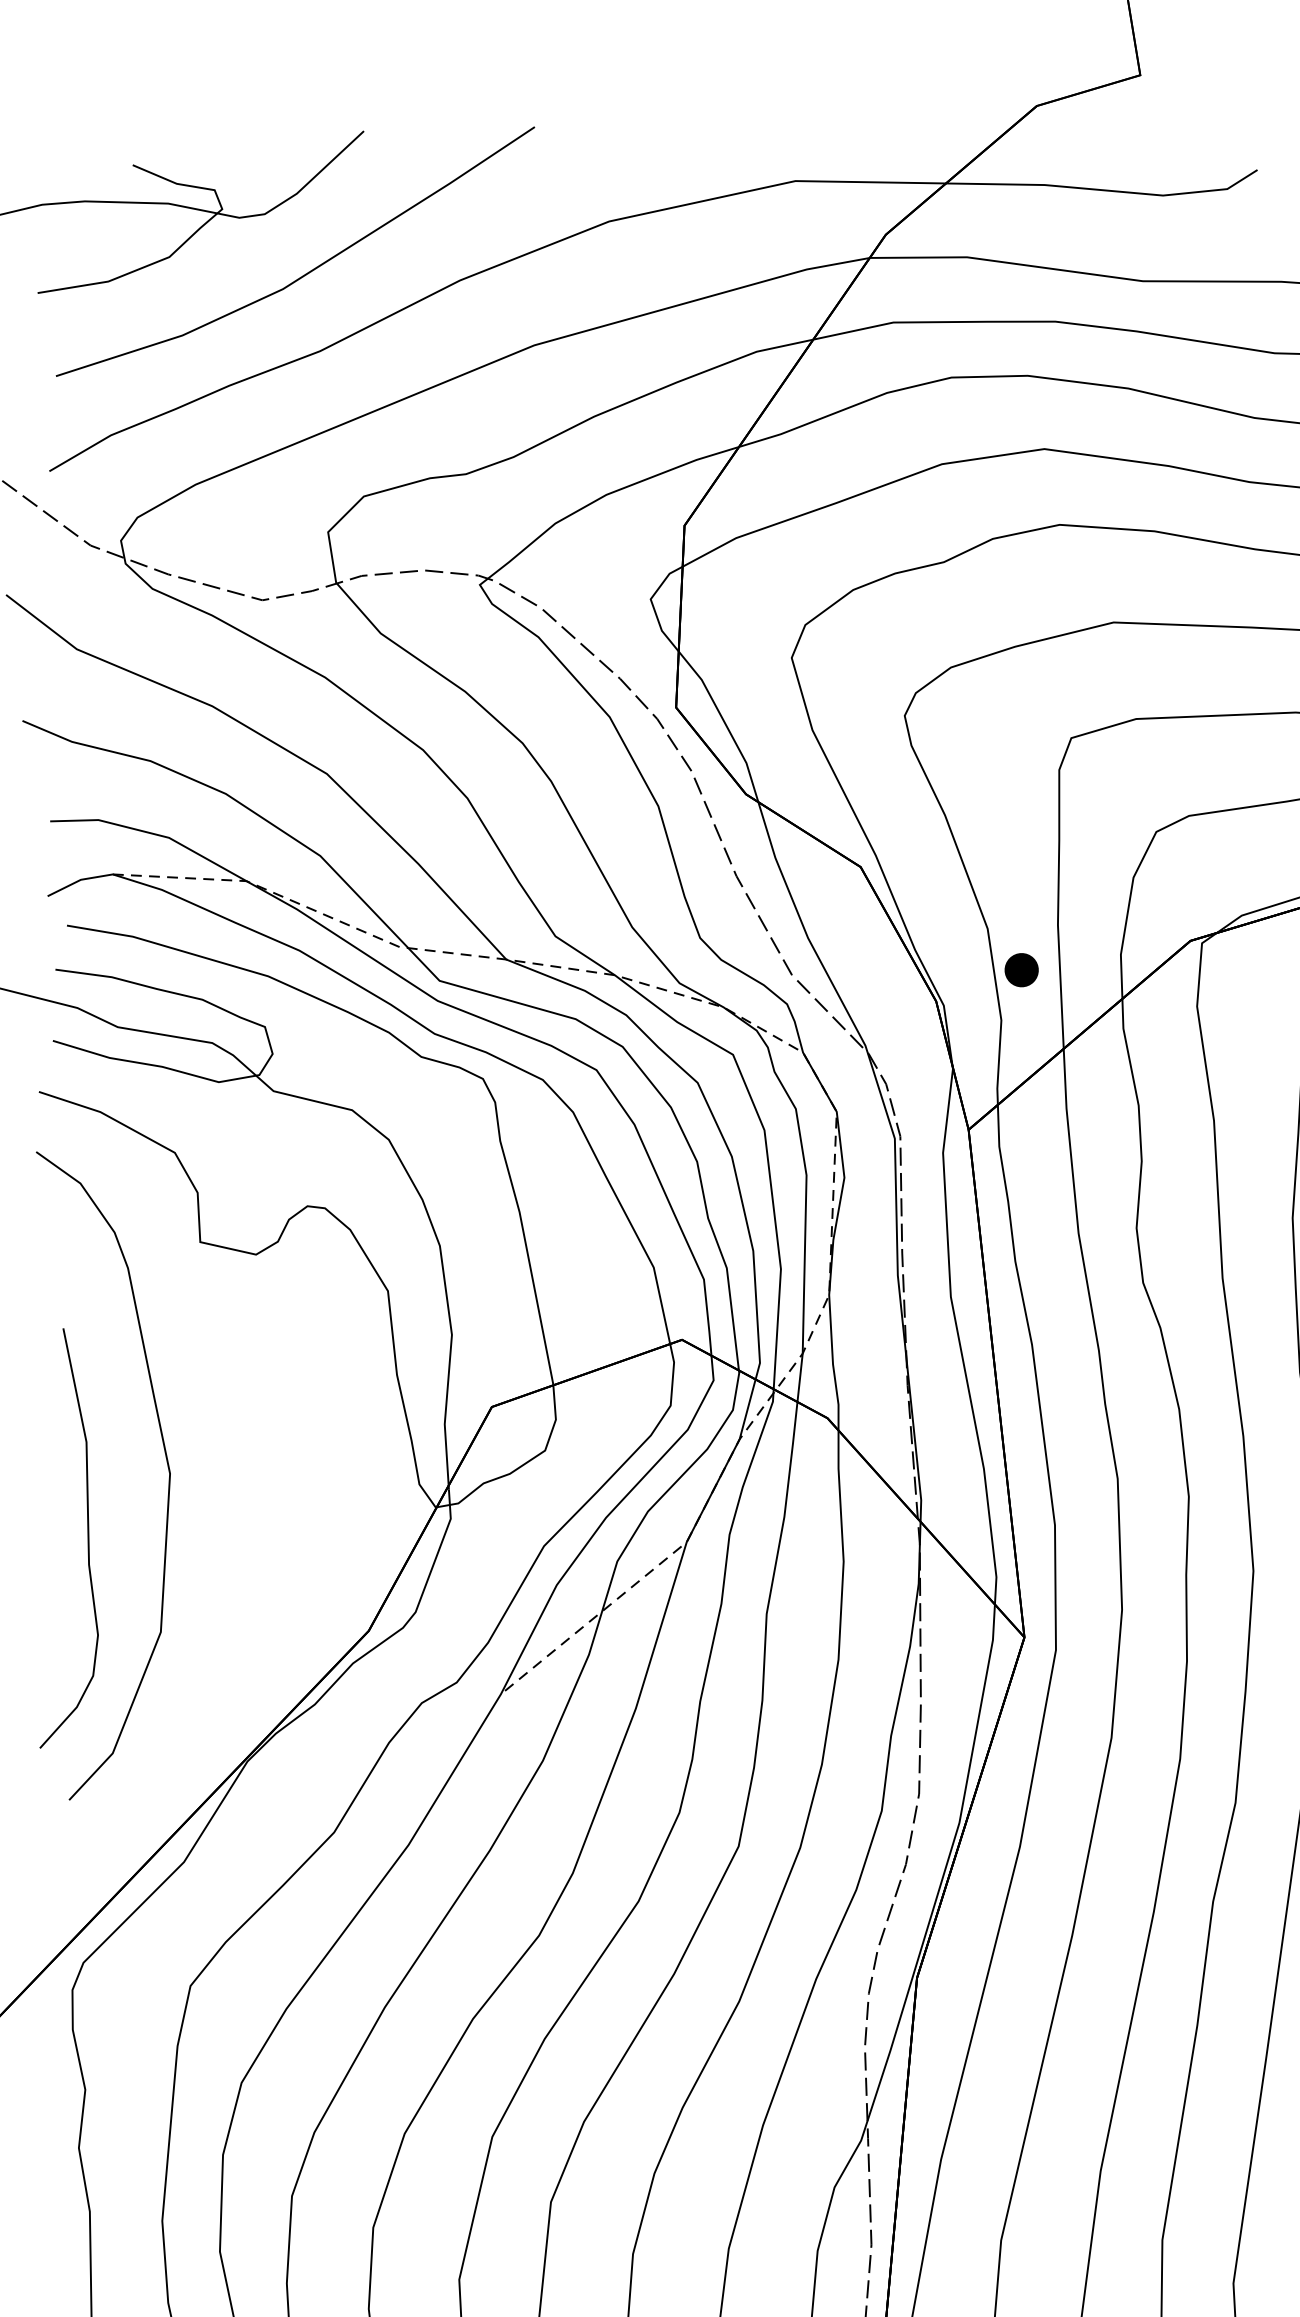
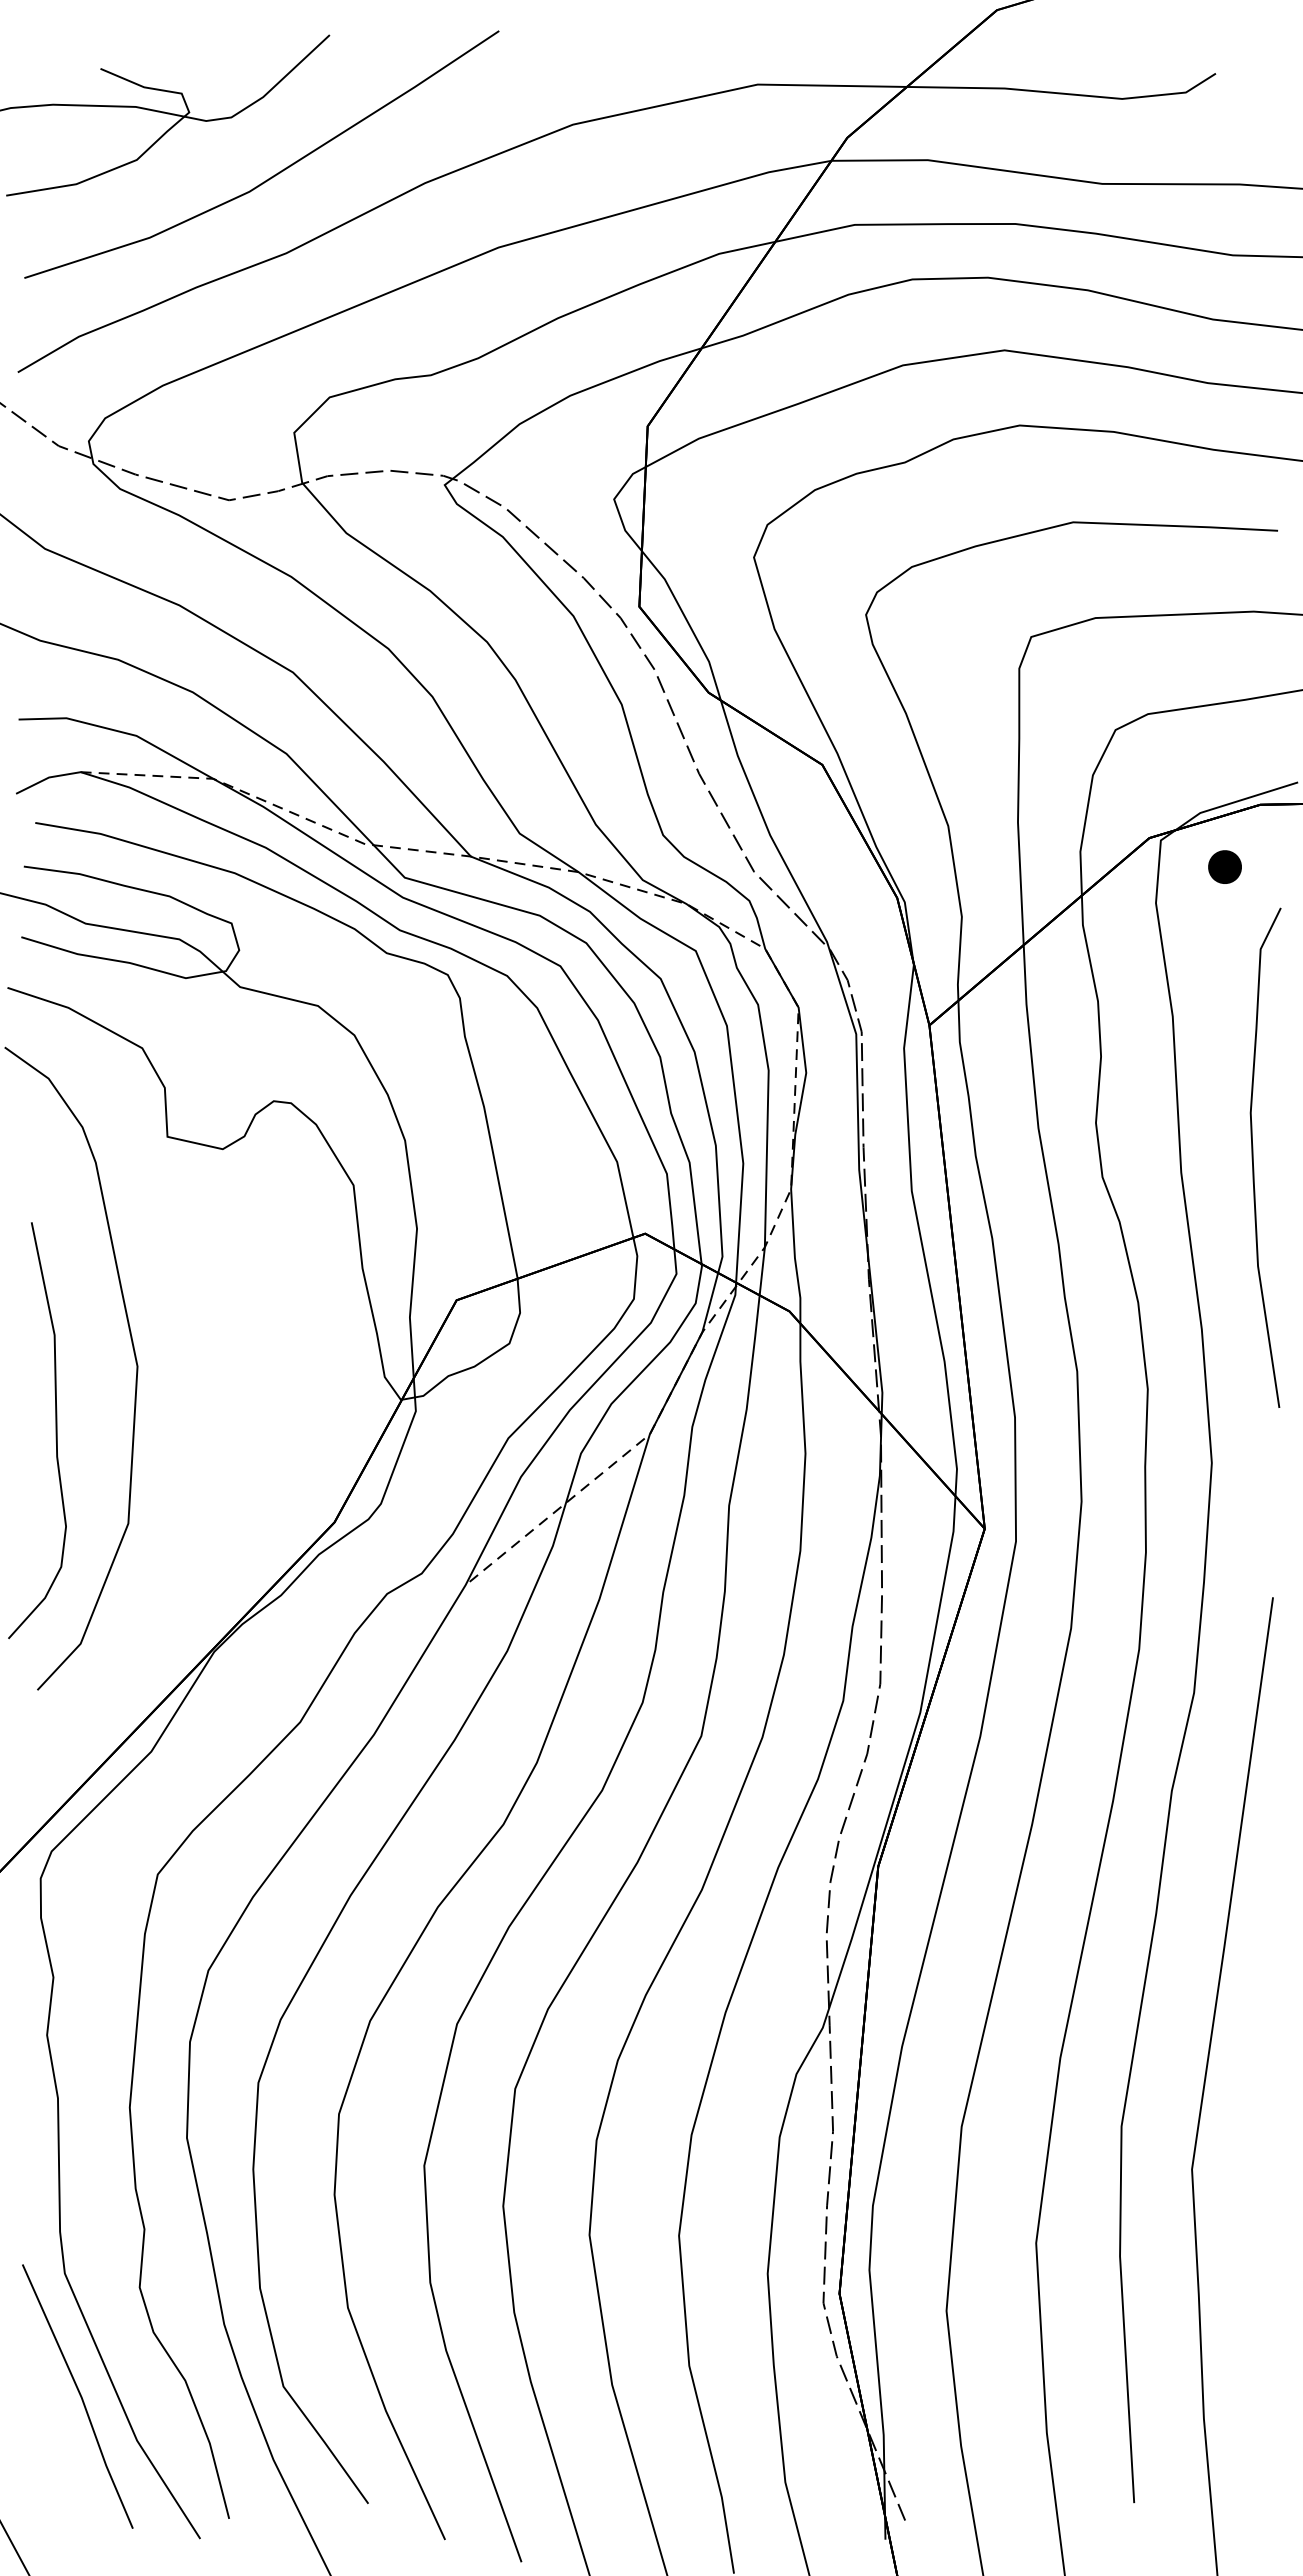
part: (1021, 969) -> (1224, 866), moved

